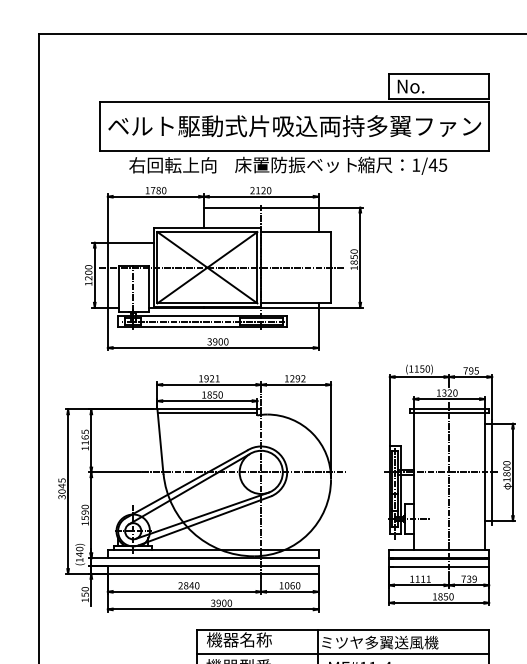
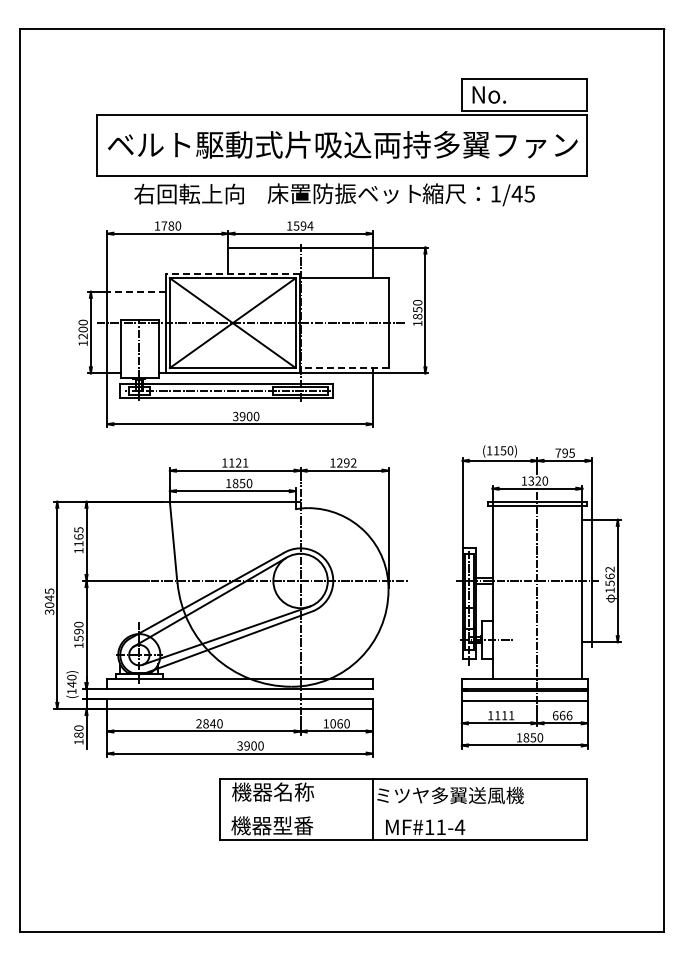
text: (260, 190) -> (299, 225), 2120 -> 1594
line: (207, 228) -> (232, 273), solid -> dashed
line: (130, 242) -> (136, 291), solid -> dashed
line: (295, 303) -> (343, 368), solid -> dashed
text: (206, 378) -> (231, 462), 1921 -> 1121
line: (207, 413) -> (232, 506), removed
text: (506, 468) -> (609, 576), 1800 -> 1562
text: (469, 579) -> (562, 715), 739 -> 666
text: (84, 595) -> (78, 735), 150 -> 180
line: (342, 653) -> (402, 809), removed

